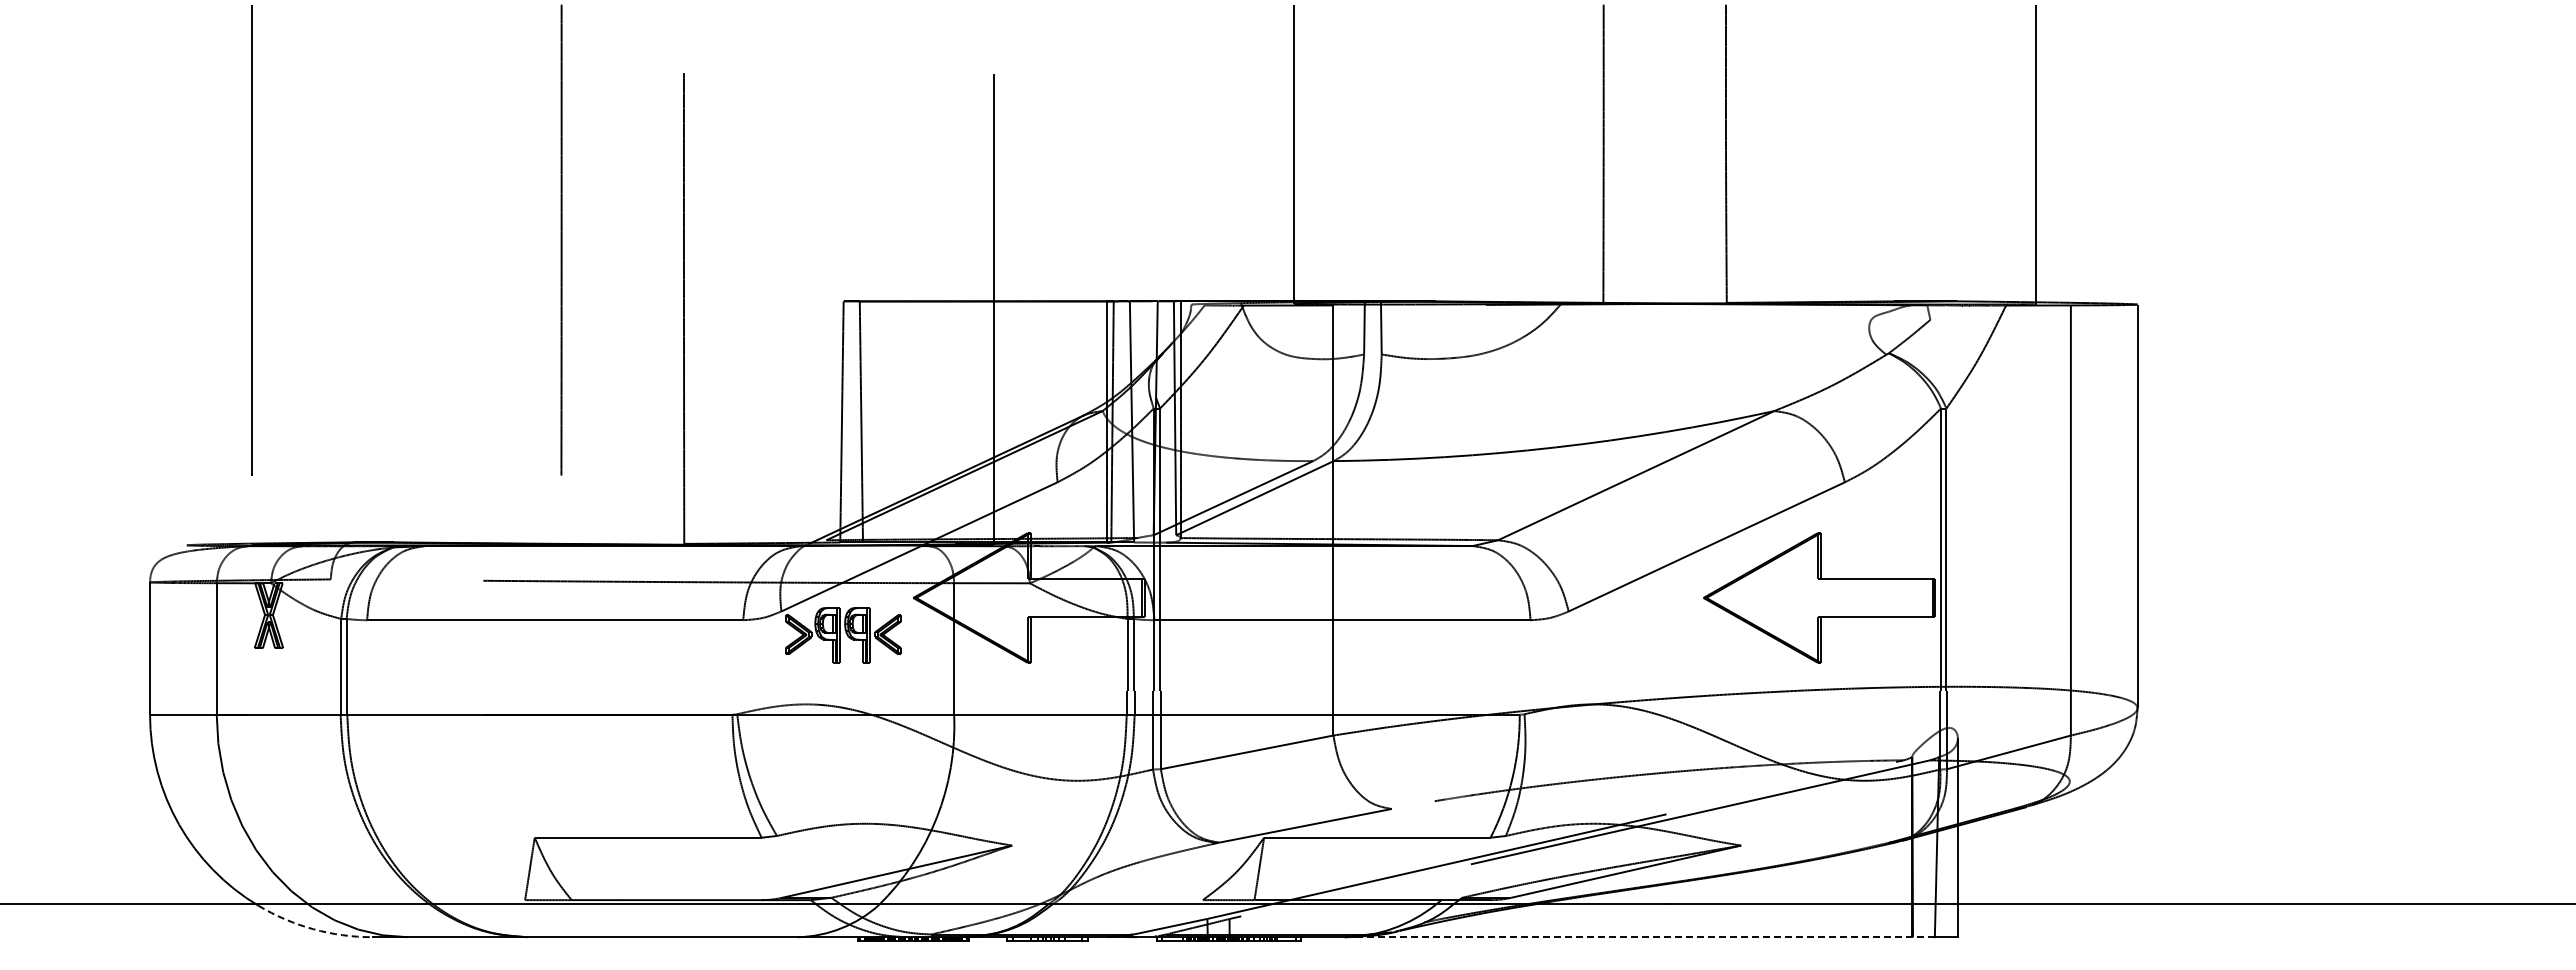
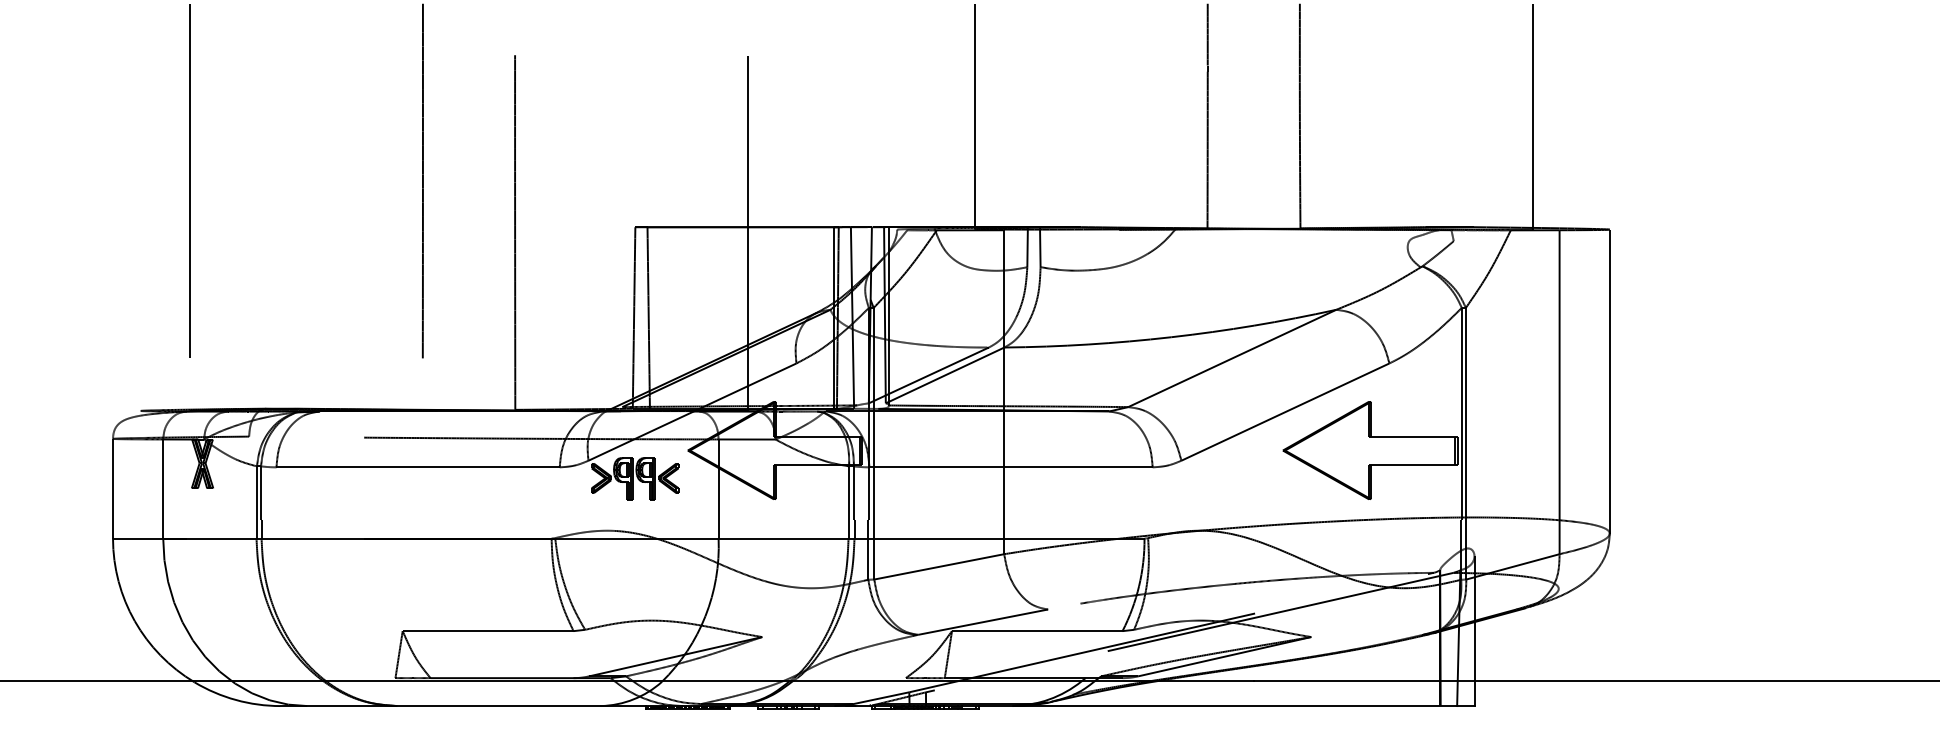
arc: (313, 929) -> (236, 700), dashed -> solid
line: (1640, 937) -> (1235, 706), dashed -> solid

